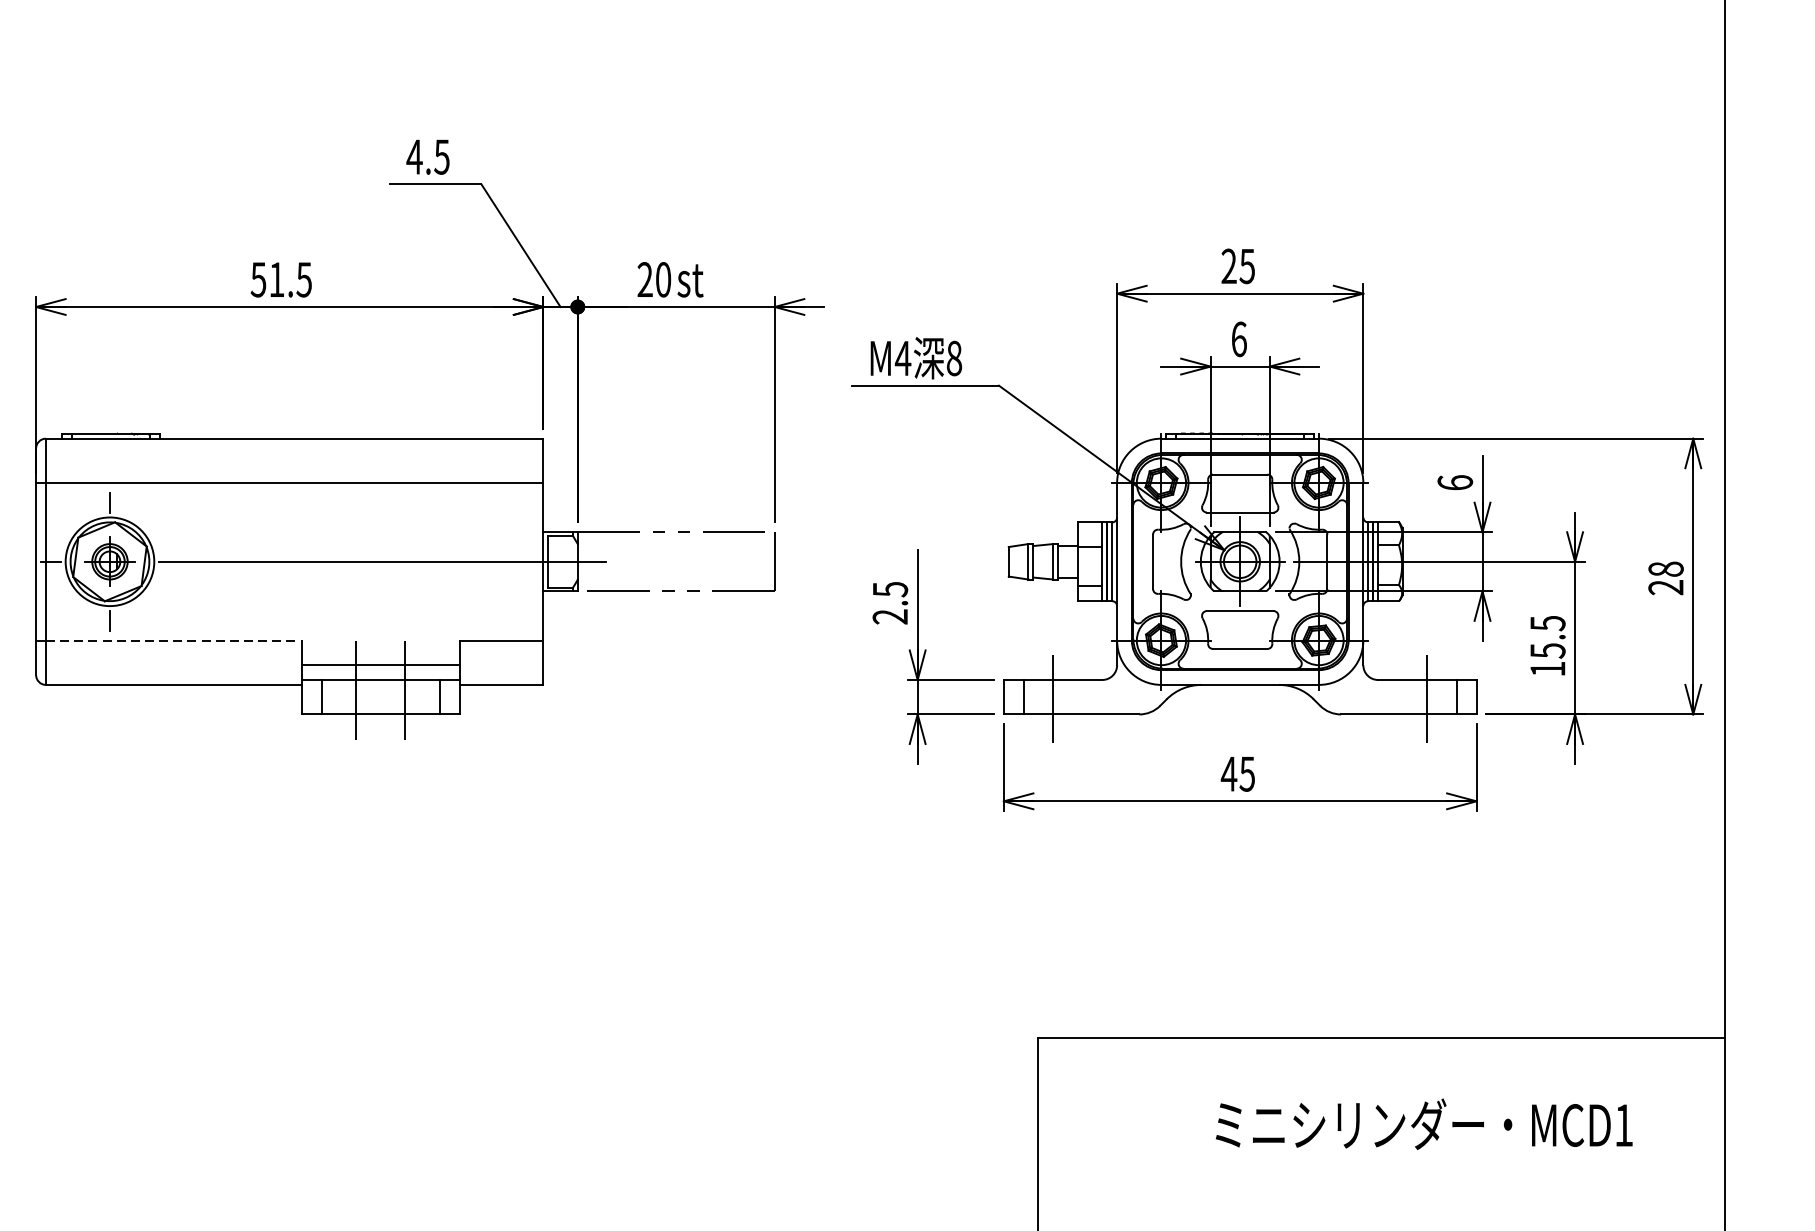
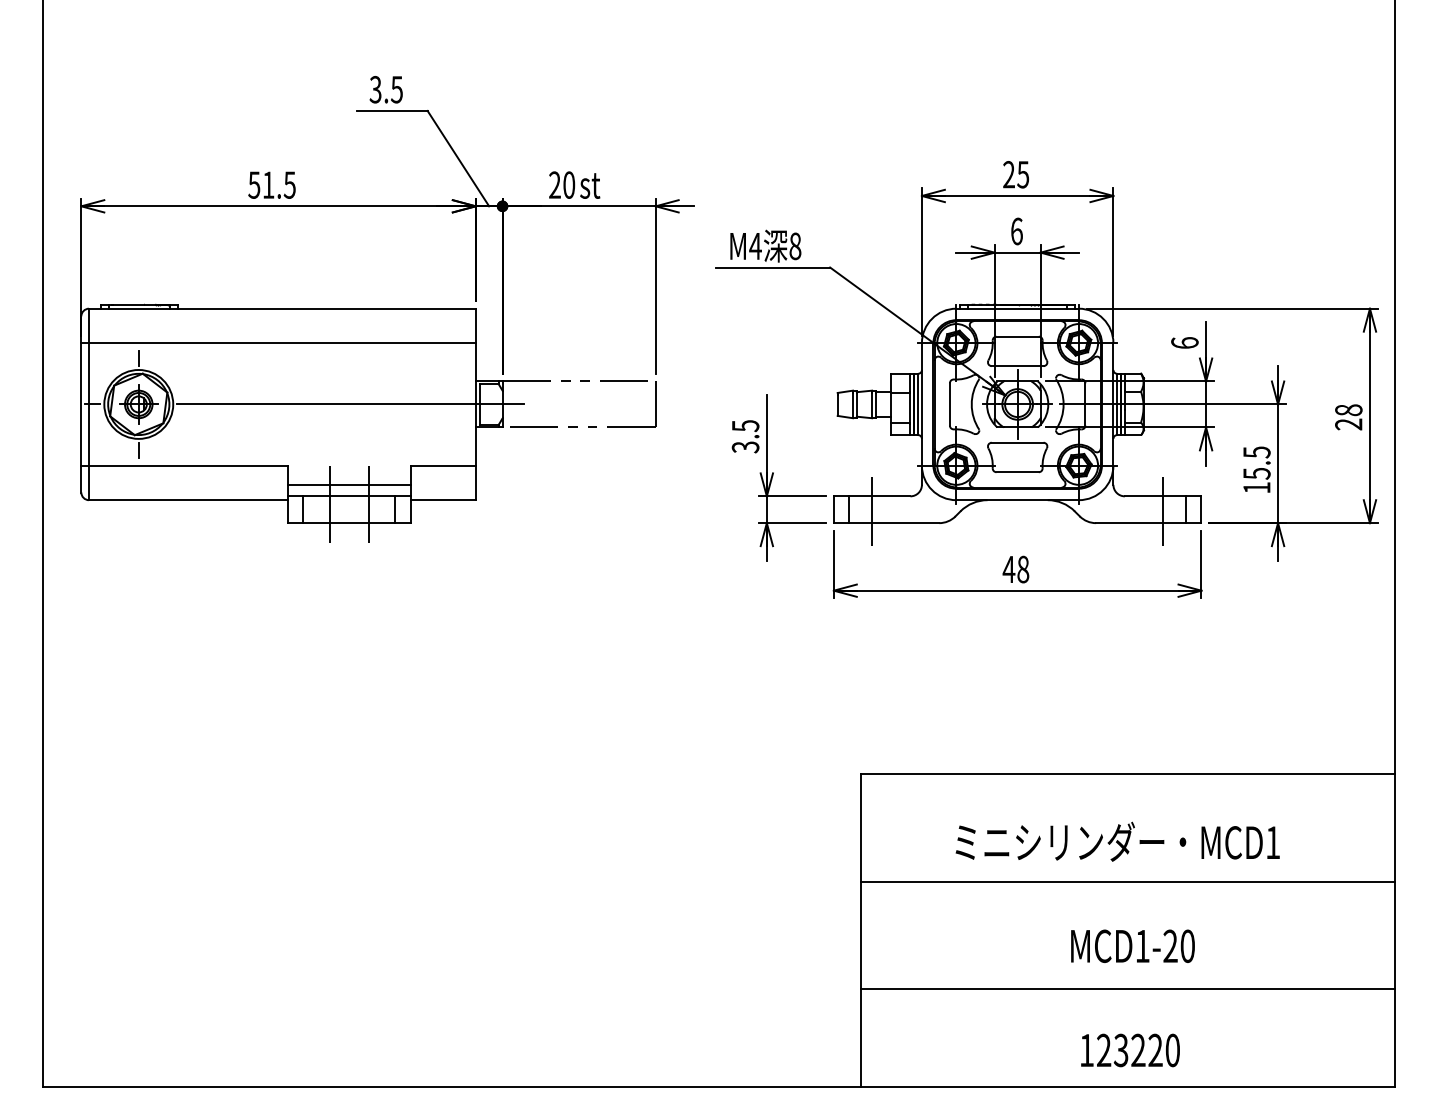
text: (414, 156) -> (375, 89), 4.5 -> 3.5
text: (890, 617) -> (745, 447), 2.5 -> 3.5
line: (173, 640) -> (188, 465), dashed -> solid
text: (1247, 774) -> (1023, 569), 45 -> 48
text: (1423, 1123) -> (1117, 841), moved
line: (1381, 1175) -> (1127, 881), added

